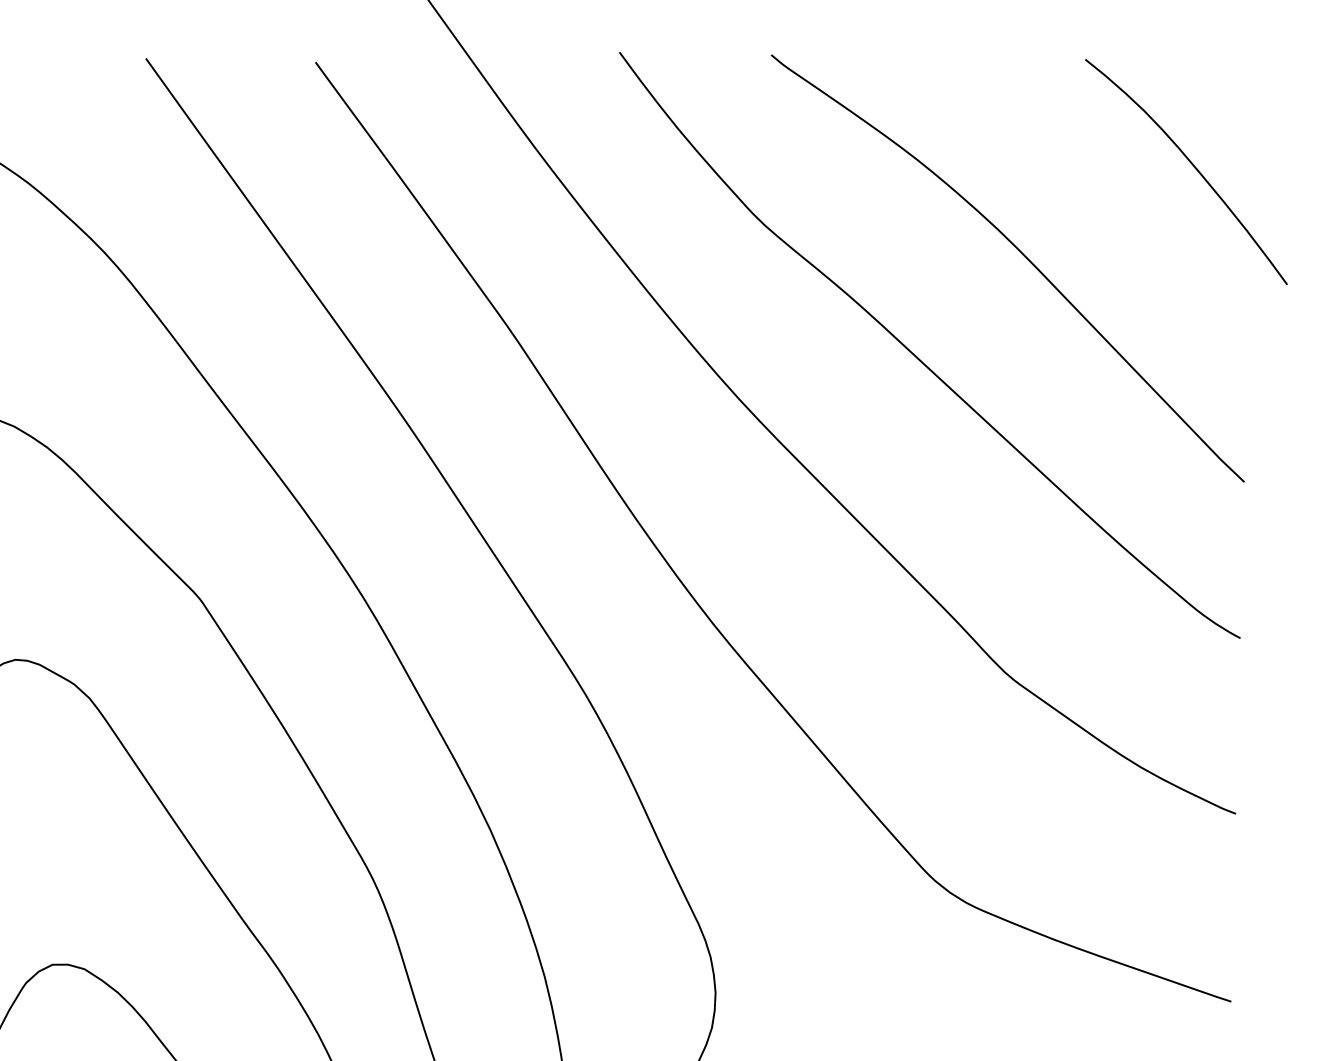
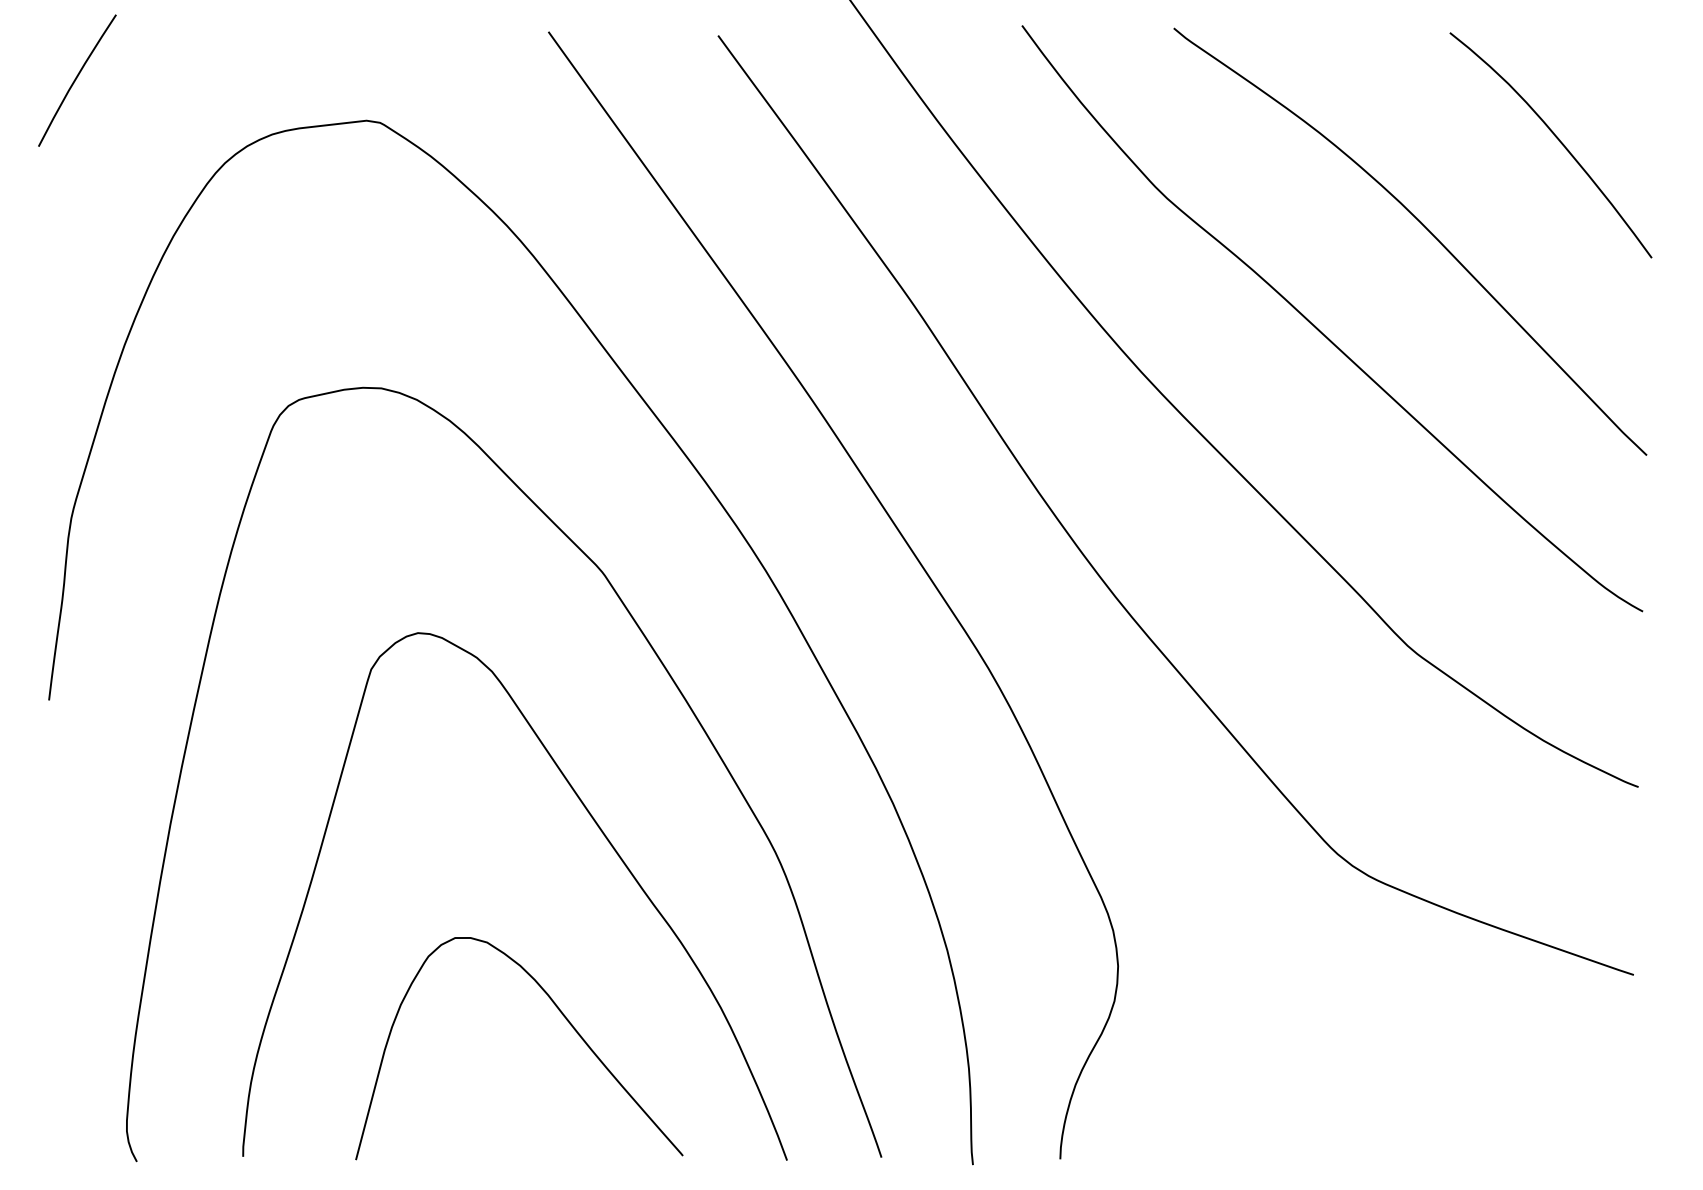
curve: (1191, 165) -> (1556, 138), moved

